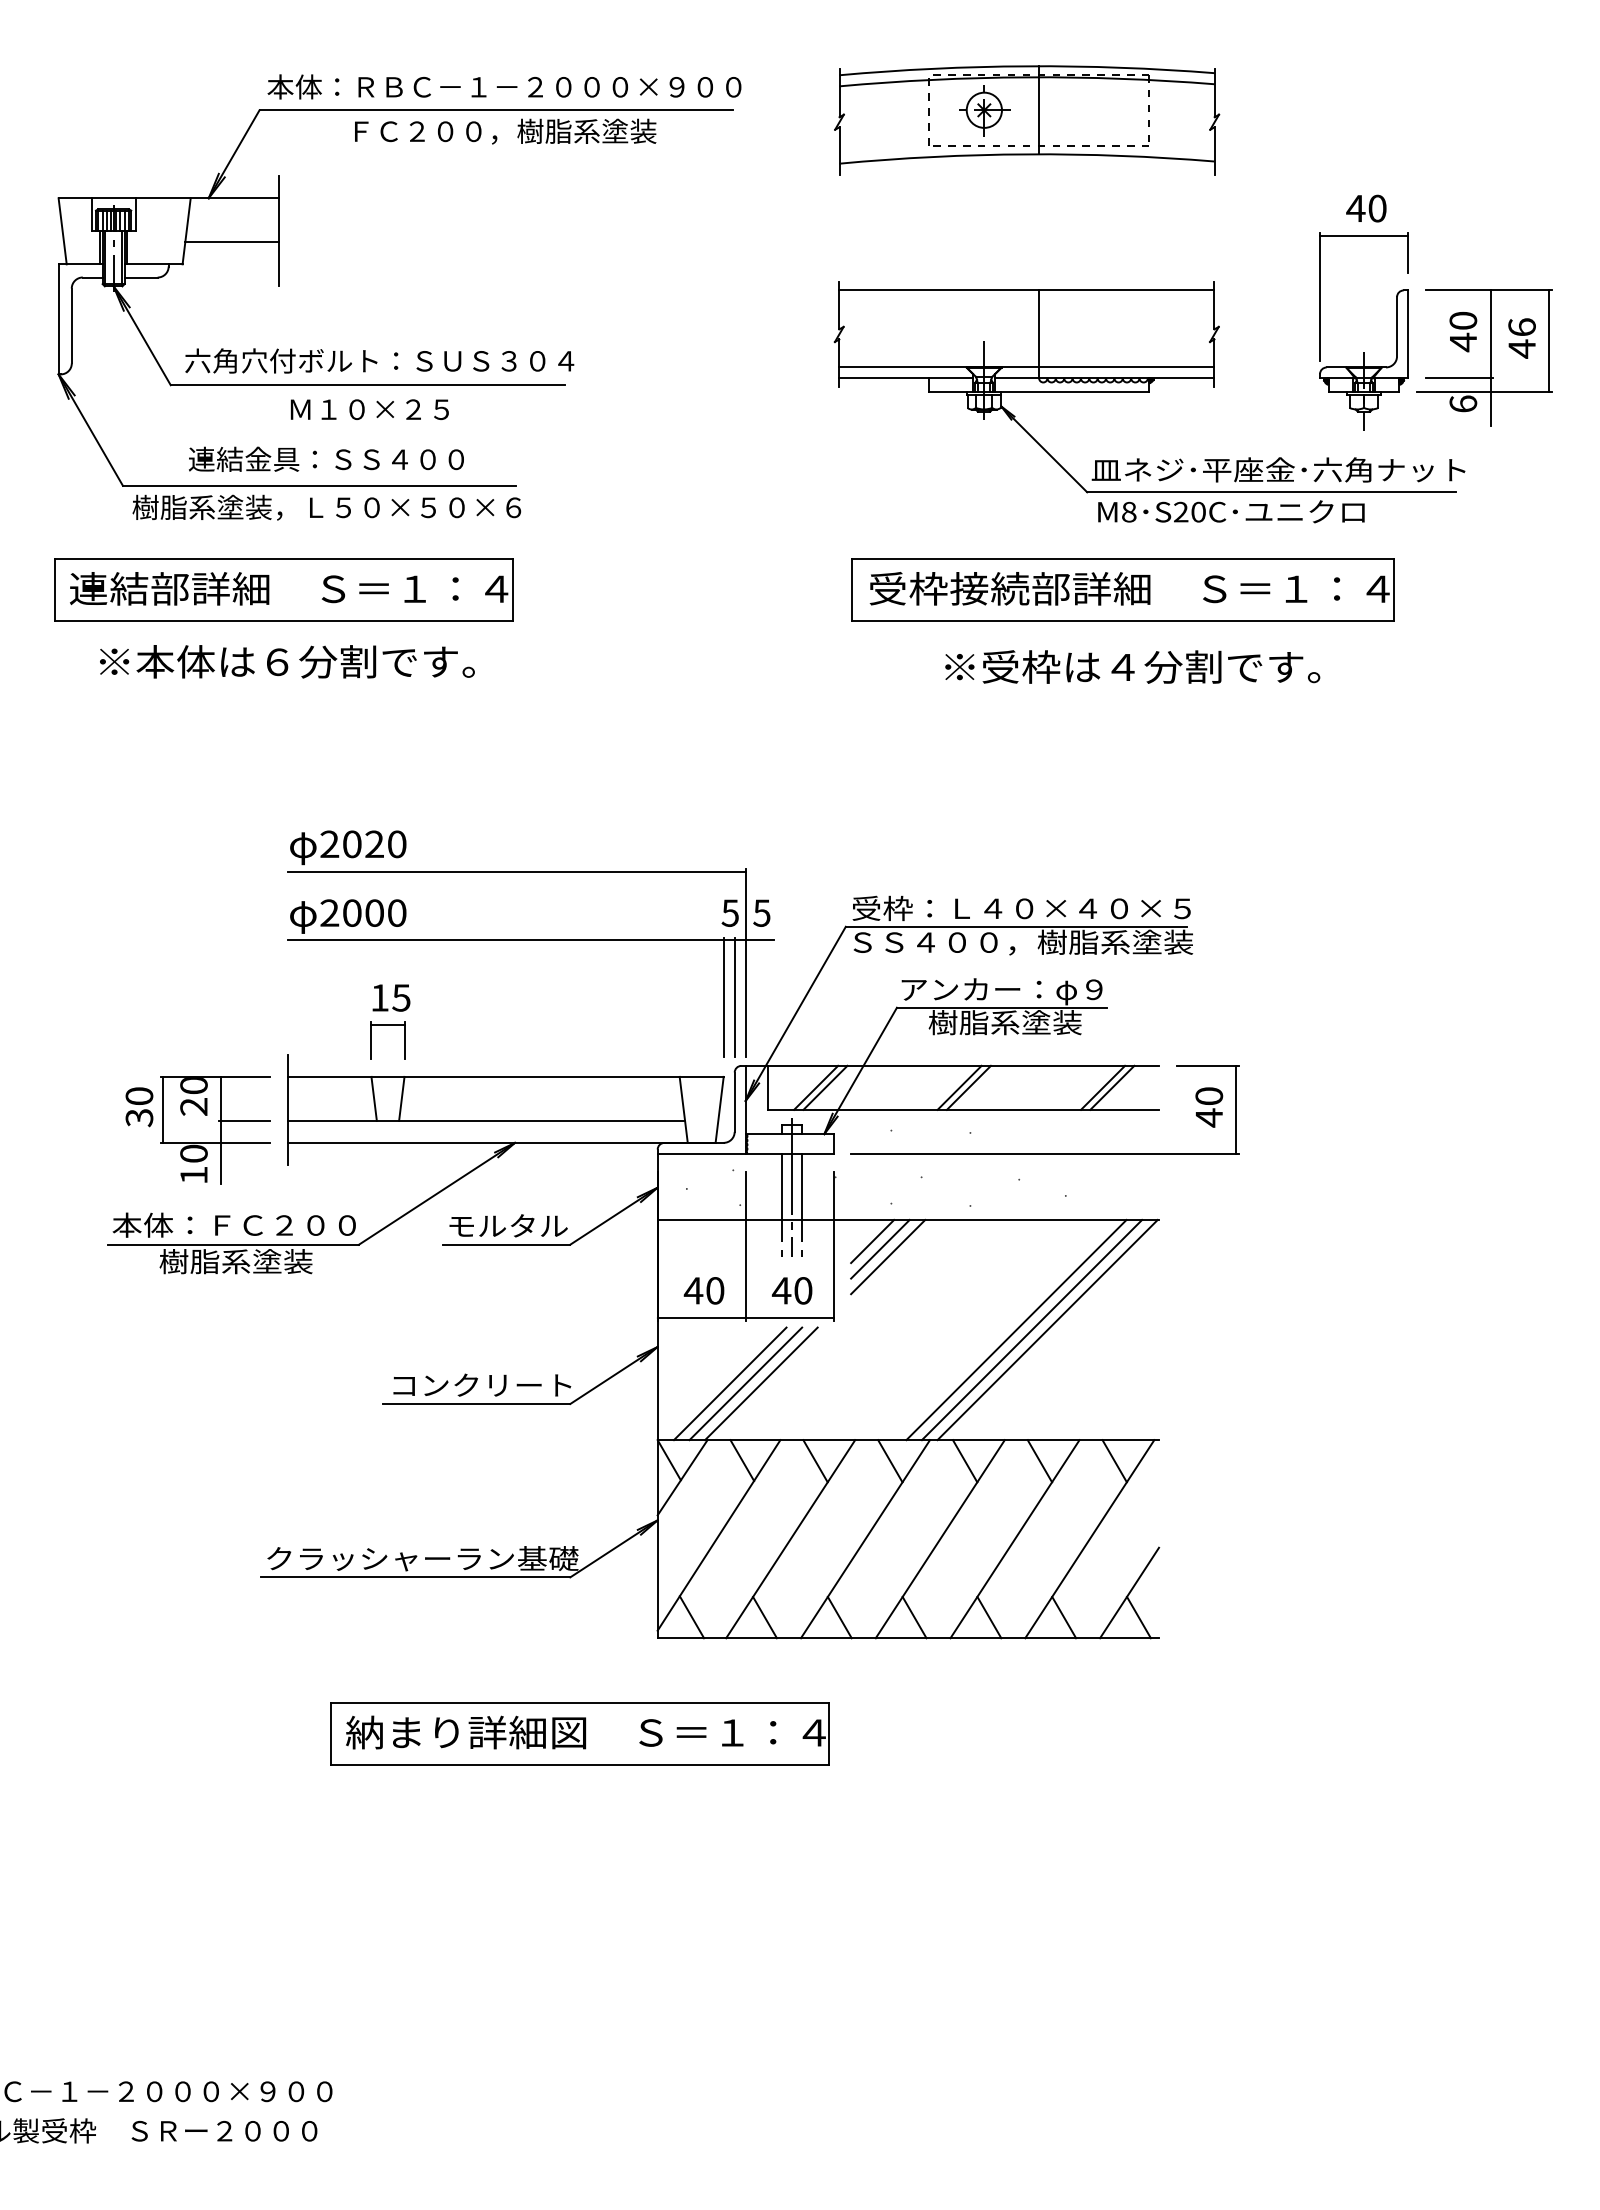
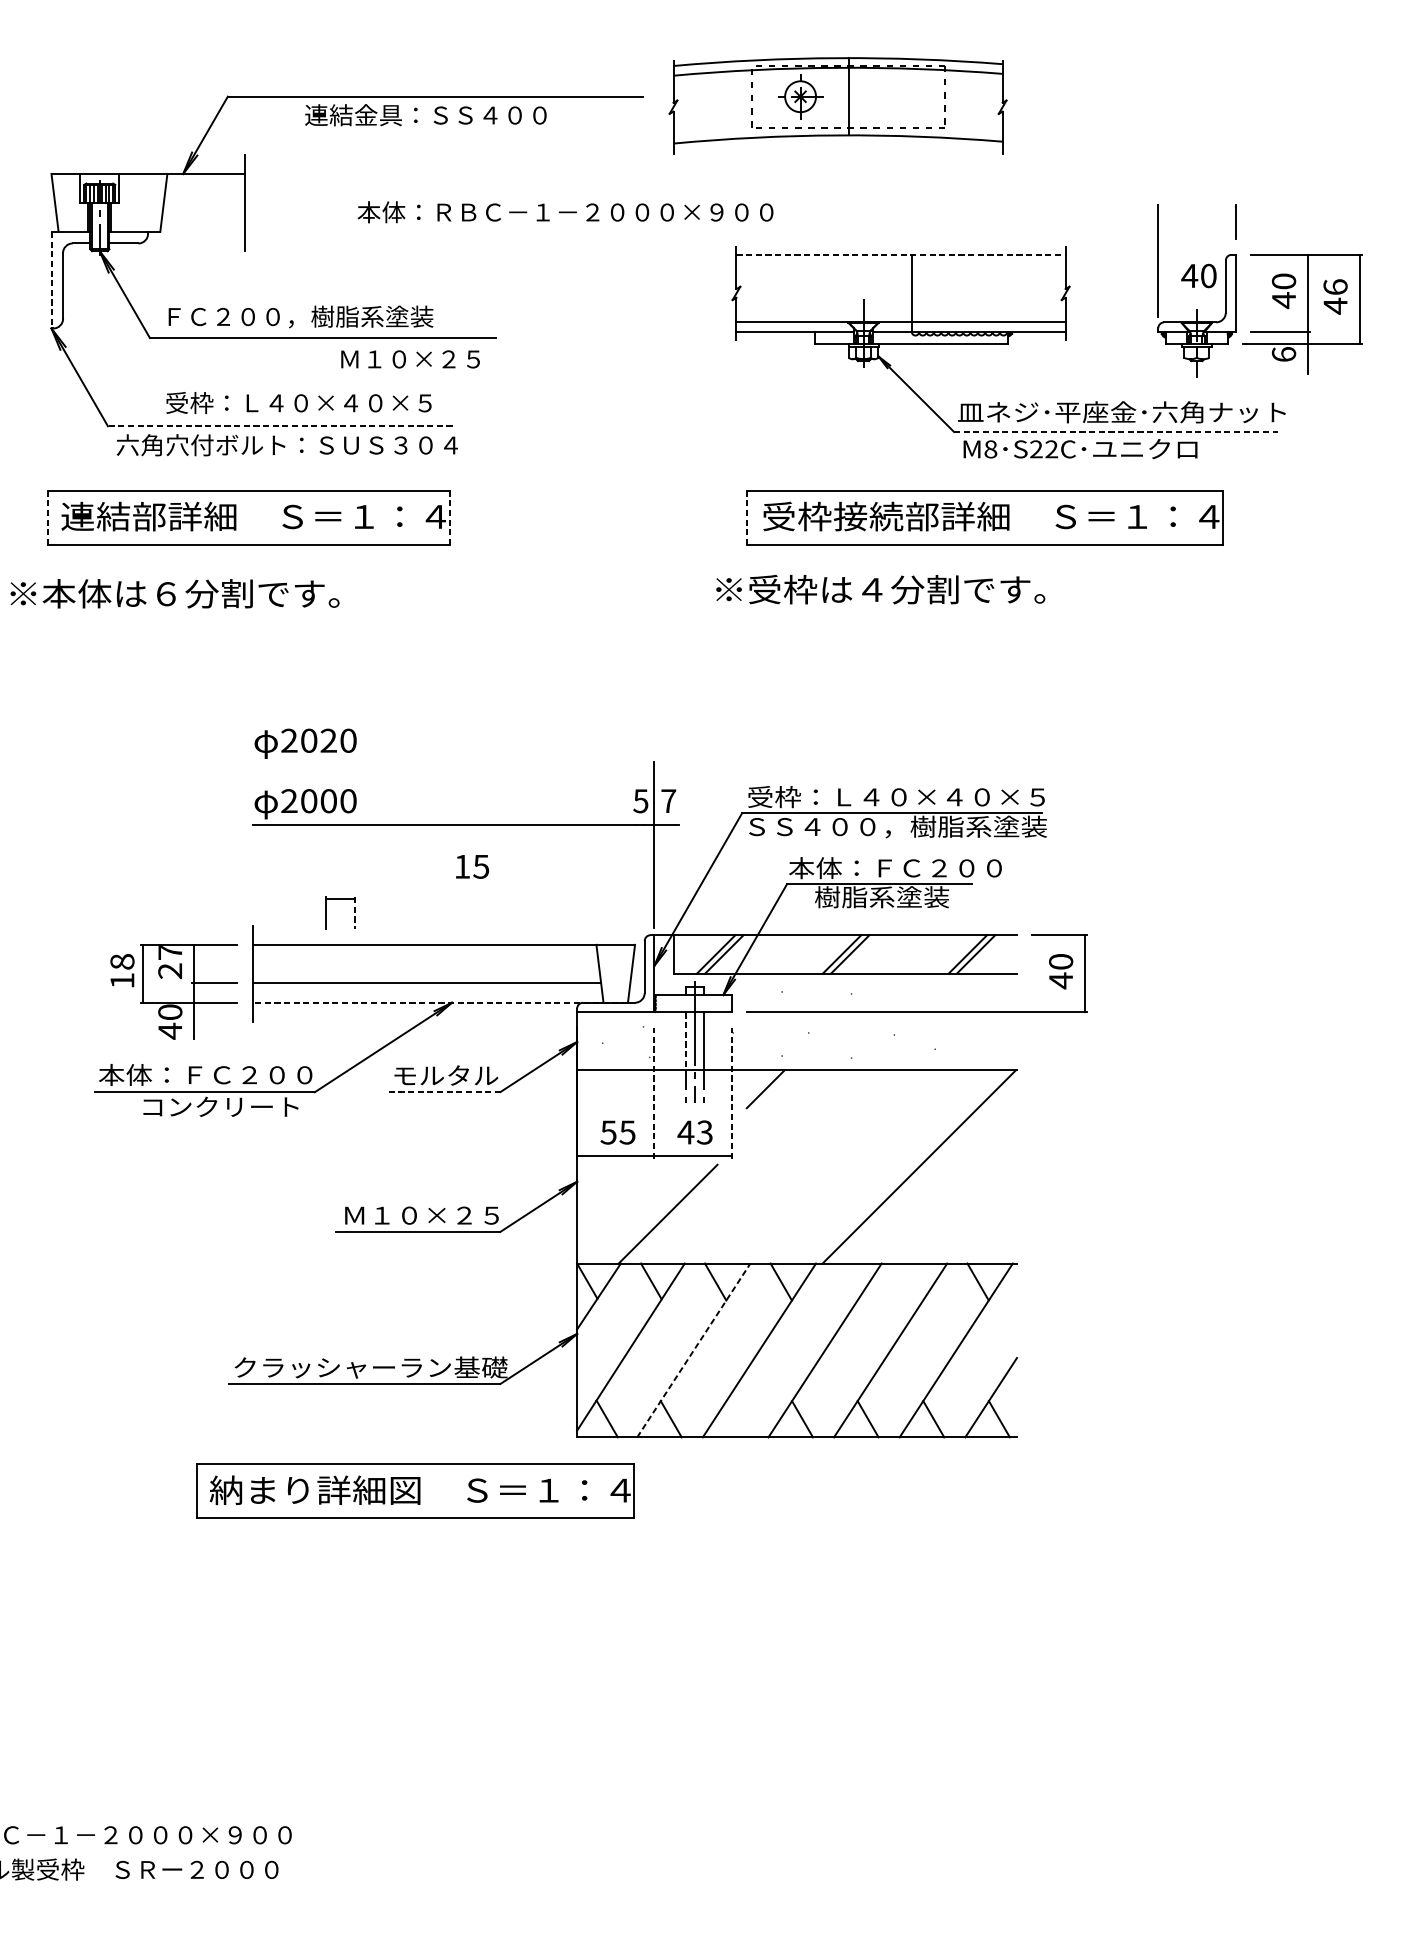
text: (504, 86) -> (565, 211), moved
part: (1027, 120) -> (838, 105), moved
text: (501, 131) -> (440, 115), ＦＣ２００，樹脂系塗装 -> 連結金具：ＳＳ４００
text: (1366, 208) -> (1199, 275), moved
line: (1363, 235) -> (1196, 206), removed
line: (231, 242) -> (203, 212), removed
line: (1026, 290) -> (900, 254), solid -> dashed
line: (58, 319) -> (51, 280), solid -> dashed
text: (379, 361) -> (333, 317), 六角穴付ボルト：ＳＵＳ３０４ -> ＦＣ２００，樹脂系塗装
text: (369, 409) -> (410, 359), moved
text: (339, 458) -> (297, 402), 連結金具：ＳＳ４００ -> 受枠：Ｌ４０×４０×５
line: (318, 485) -> (279, 425), solid -> dashed
line: (1272, 492) -> (1116, 432), solid -> dashed
text: (326, 507) -> (286, 445), 樹脂系塗装，Ｌ５０×５０×６ -> 六角穴付ボルト：ＳＵＳ３０４
text: (1198, 512) -> (1051, 449), S20C -> S22C
line: (55, 590) -> (48, 518), solid -> dashed
line: (512, 590) -> (449, 518), solid -> dashed
line: (851, 590) -> (747, 518), solid -> dashed
text: (287, 661) -> (175, 593), moved
text: (1132, 666) -> (880, 589), moved
line: (516, 871) -> (453, 764), removed
text: (761, 912) -> (668, 800), 5 -> 7
text: (1020, 990) -> (895, 869), アンカー：φ９ -> 本体：ＦＣ２００
text: (391, 997) -> (472, 866), moved
line: (723, 997) -> (634, 875), removed
line: (734, 997) -> (644, 875), removed
line: (404, 1041) -> (354, 913), solid -> dashed
text: (193, 1086) -> (169, 953), 20 -> 27
line: (373, 1098) -> (327, 963), removed
line: (401, 1098) -> (352, 963), removed
text: (139, 1107) -> (122, 971), 30 -> 18
line: (501, 1142) -> (440, 1002), solid -> dashed
text: (193, 1175) -> (169, 1031), 10 -> 40
line: (781, 1187) -> (685, 1041), solid -> dashed
line: (506, 1244) -> (444, 1091), solid -> dashed
line: (745, 1246) -> (654, 1093), solid -> dashed
line: (833, 1246) -> (731, 1093), solid -> dashed
line: (880, 1248) -> (772, 1095), removed
line: (888, 1256) -> (779, 1102), removed
text: (249, 1261) -> (218, 1106), 樹脂系塗装 -> コンクリート
text: (703, 1290) -> (617, 1132), 40 -> 55
text: (803, 1290) -> (705, 1132), 40 -> 43
line: (1016, 1329) -> (891, 1166), removed
line: (1031, 1329) -> (905, 1166), removed
line: (729, 1383) -> (640, 1213), removed
line: (745, 1383) -> (654, 1213), removed
text: (482, 1384) -> (423, 1214), コンクリート -> Ｍ１０×２５
line: (964, 1461) -> (846, 1282), removed
line: (1039, 1461) -> (912, 1282), removed
line: (790, 1538) -> (693, 1349), solid -> dashed
line: (839, 1617) -> (736, 1419), removed
part: (579, 1733) -> (414, 1491), moved

